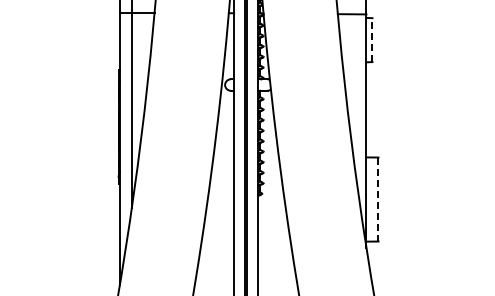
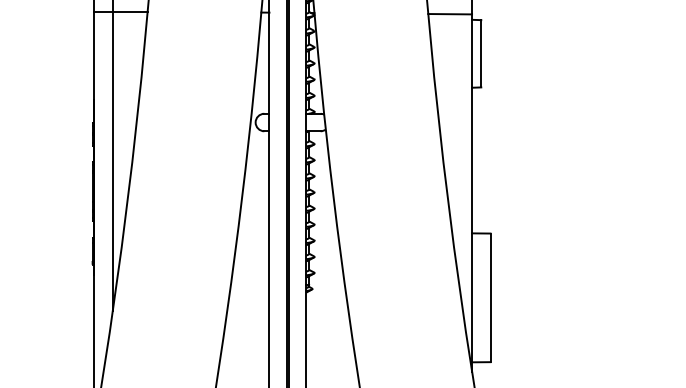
line: (372, 40) -> (481, 54), dashed -> solid
line: (378, 199) -> (490, 297), dashed -> solid

